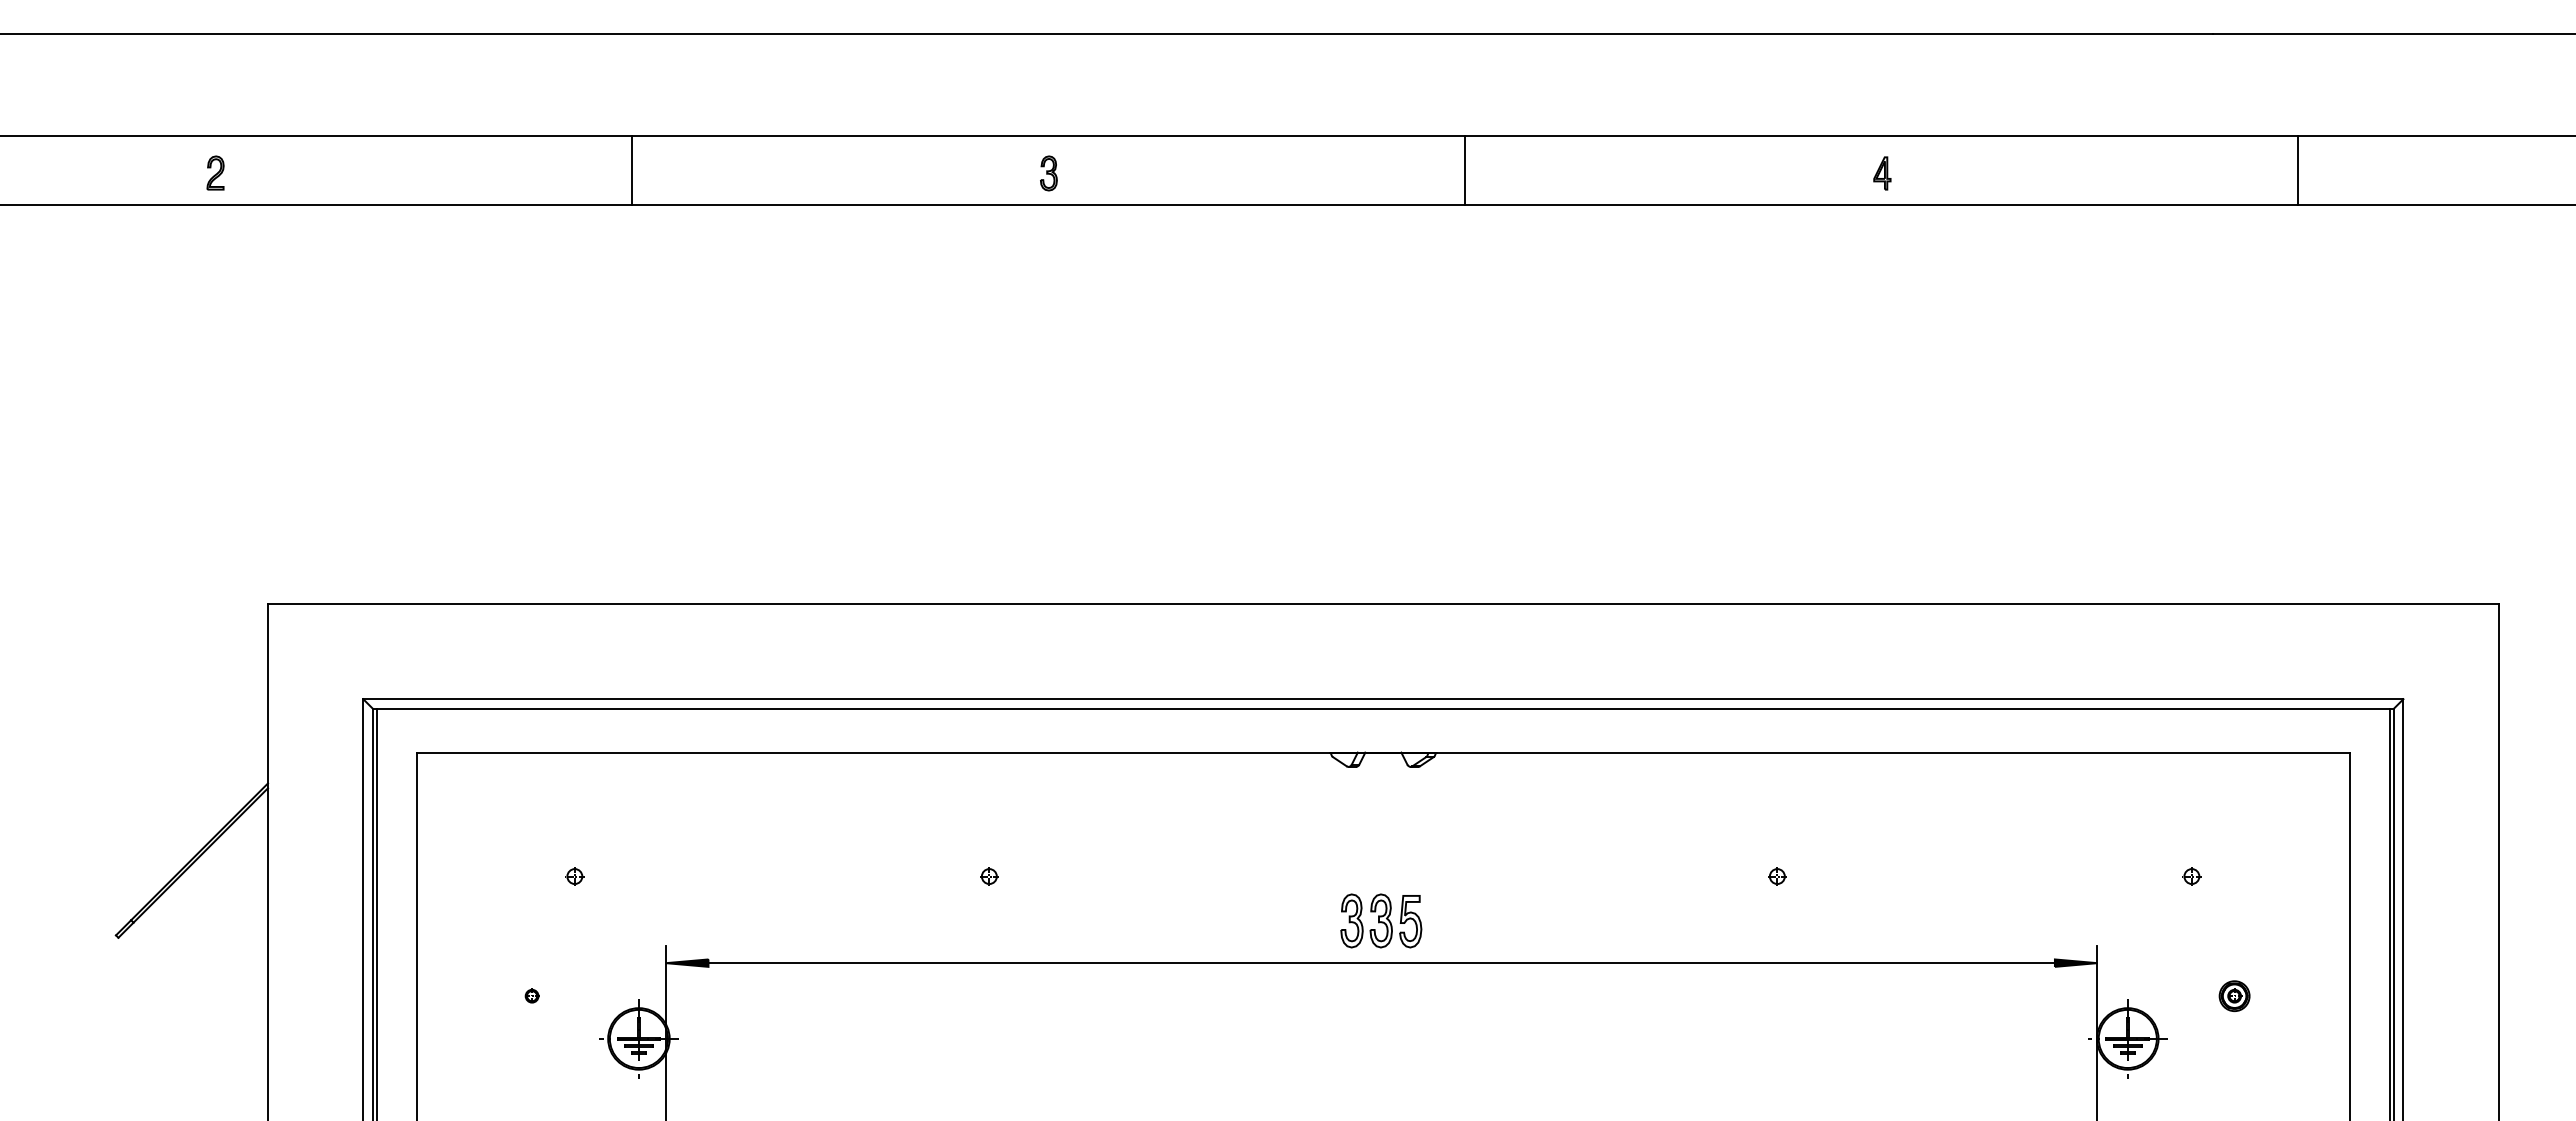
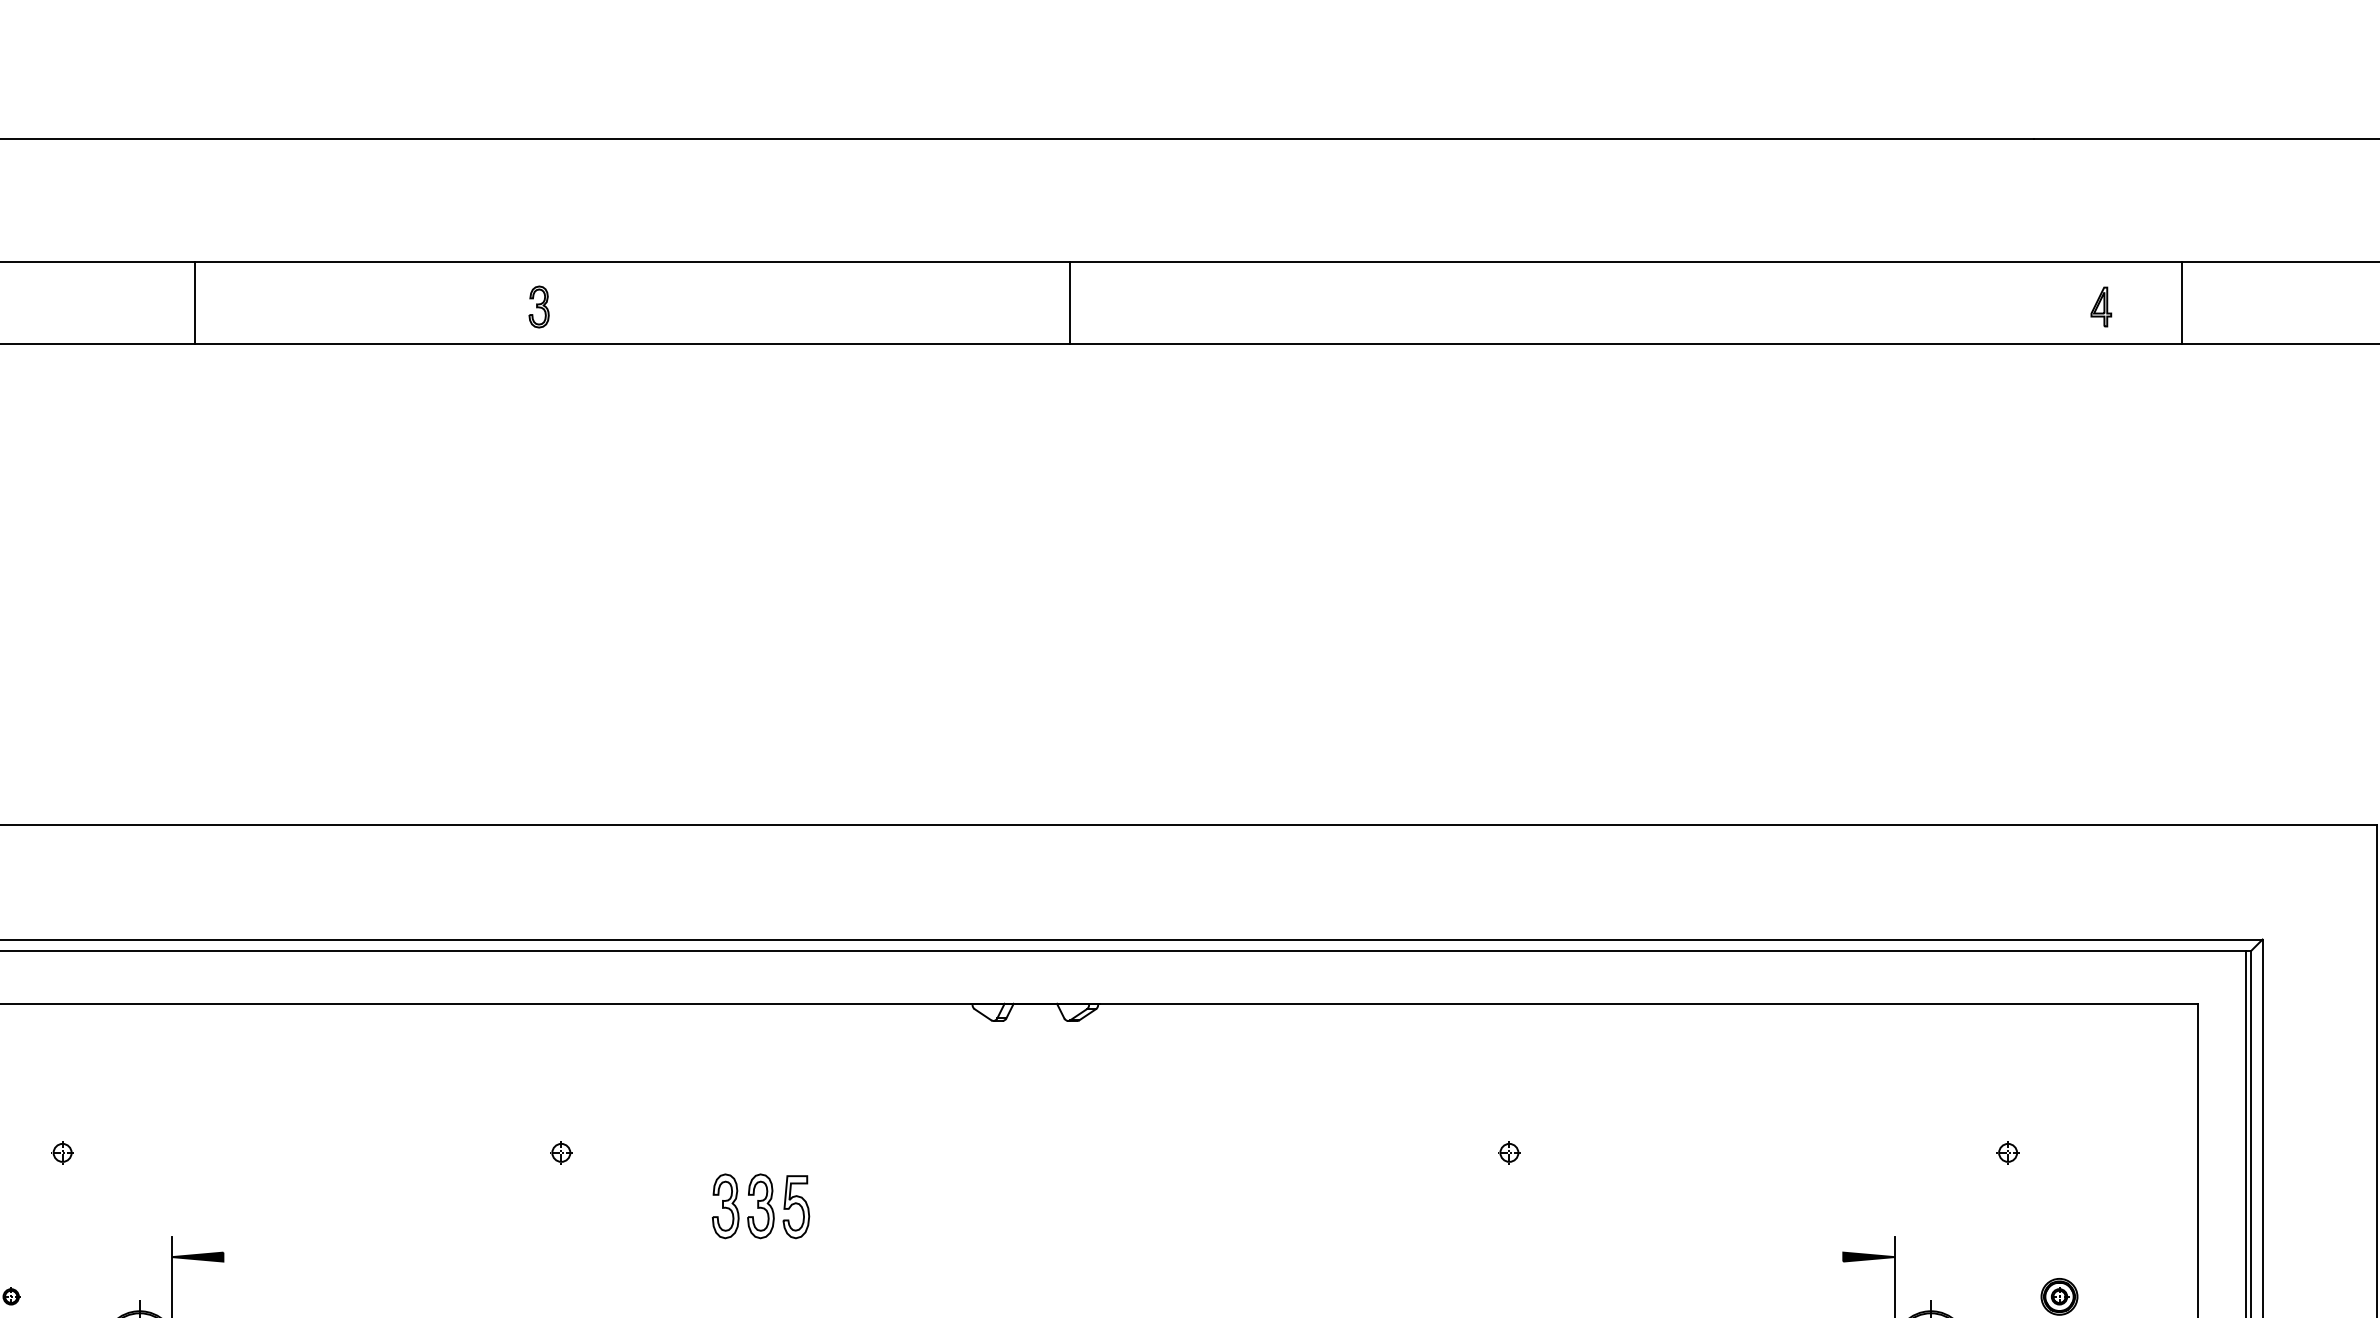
line: (631, 170) -> (194, 303), moved
line: (1465, 170) -> (1070, 303), moved
line: (2298, 170) -> (2182, 303), moved
part: (1048, 173) -> (538, 307), moved
part: (1882, 173) -> (2101, 307), moved
part: (1381, 920) -> (761, 1205), moved
line: (1381, 963) -> (1033, 1257), removed

